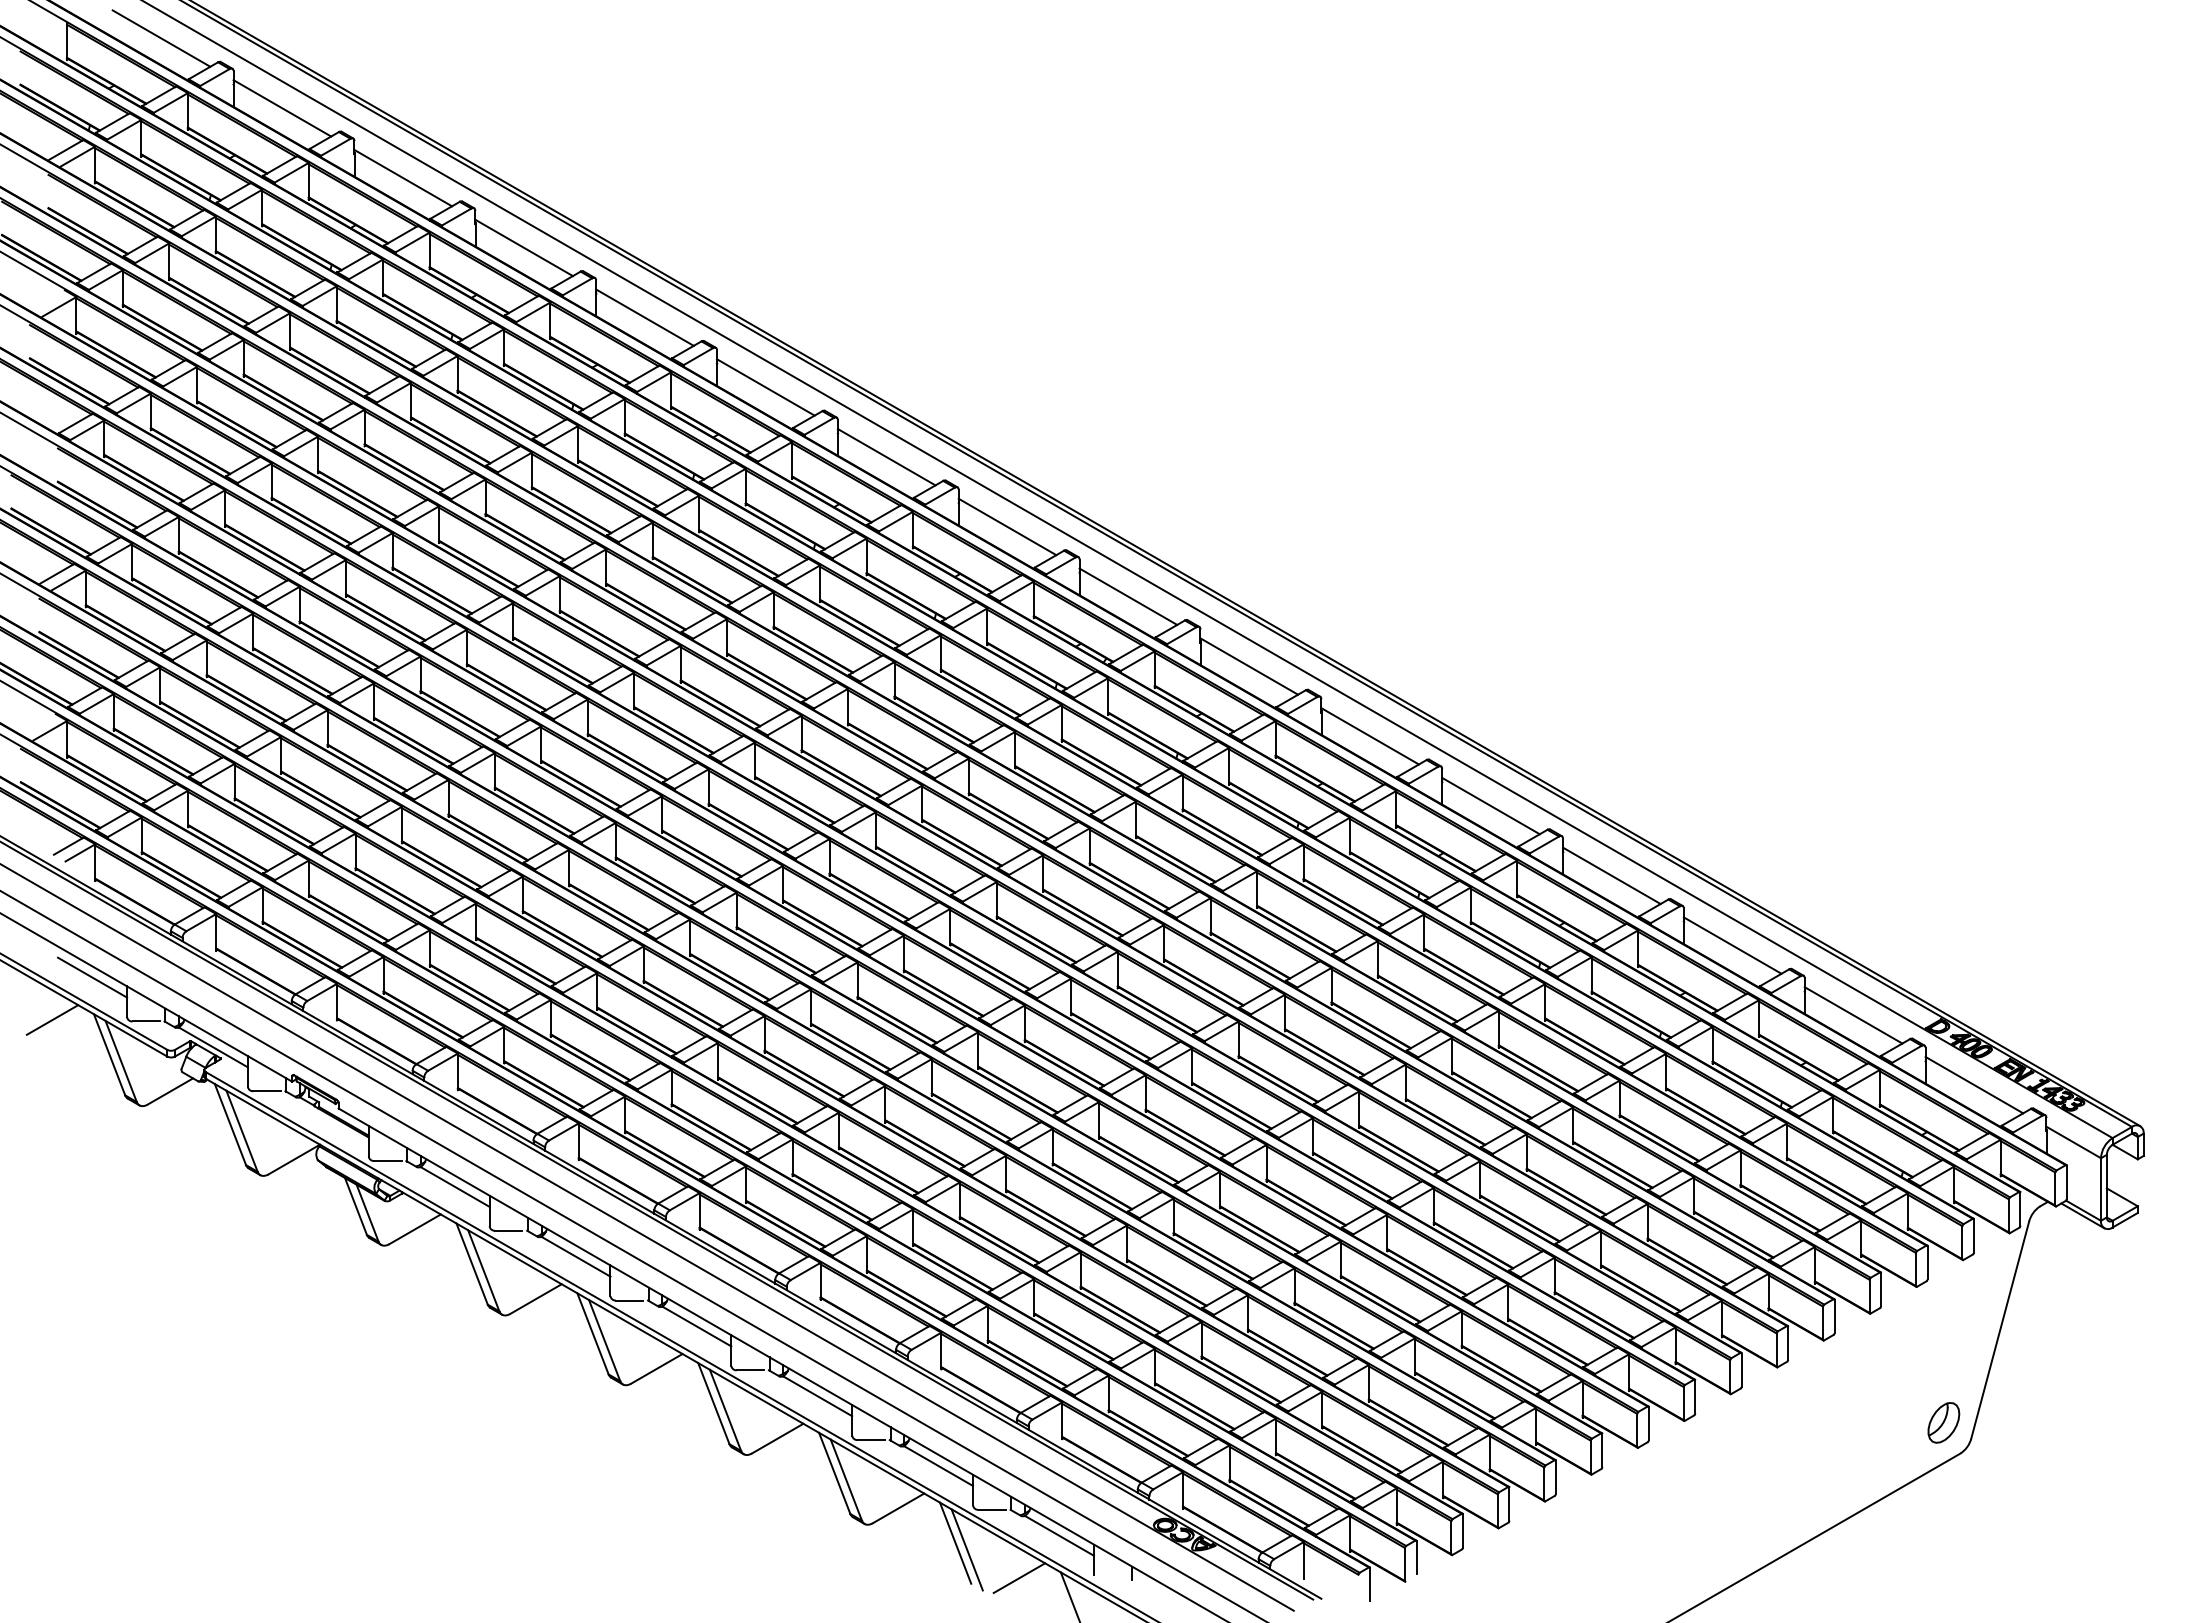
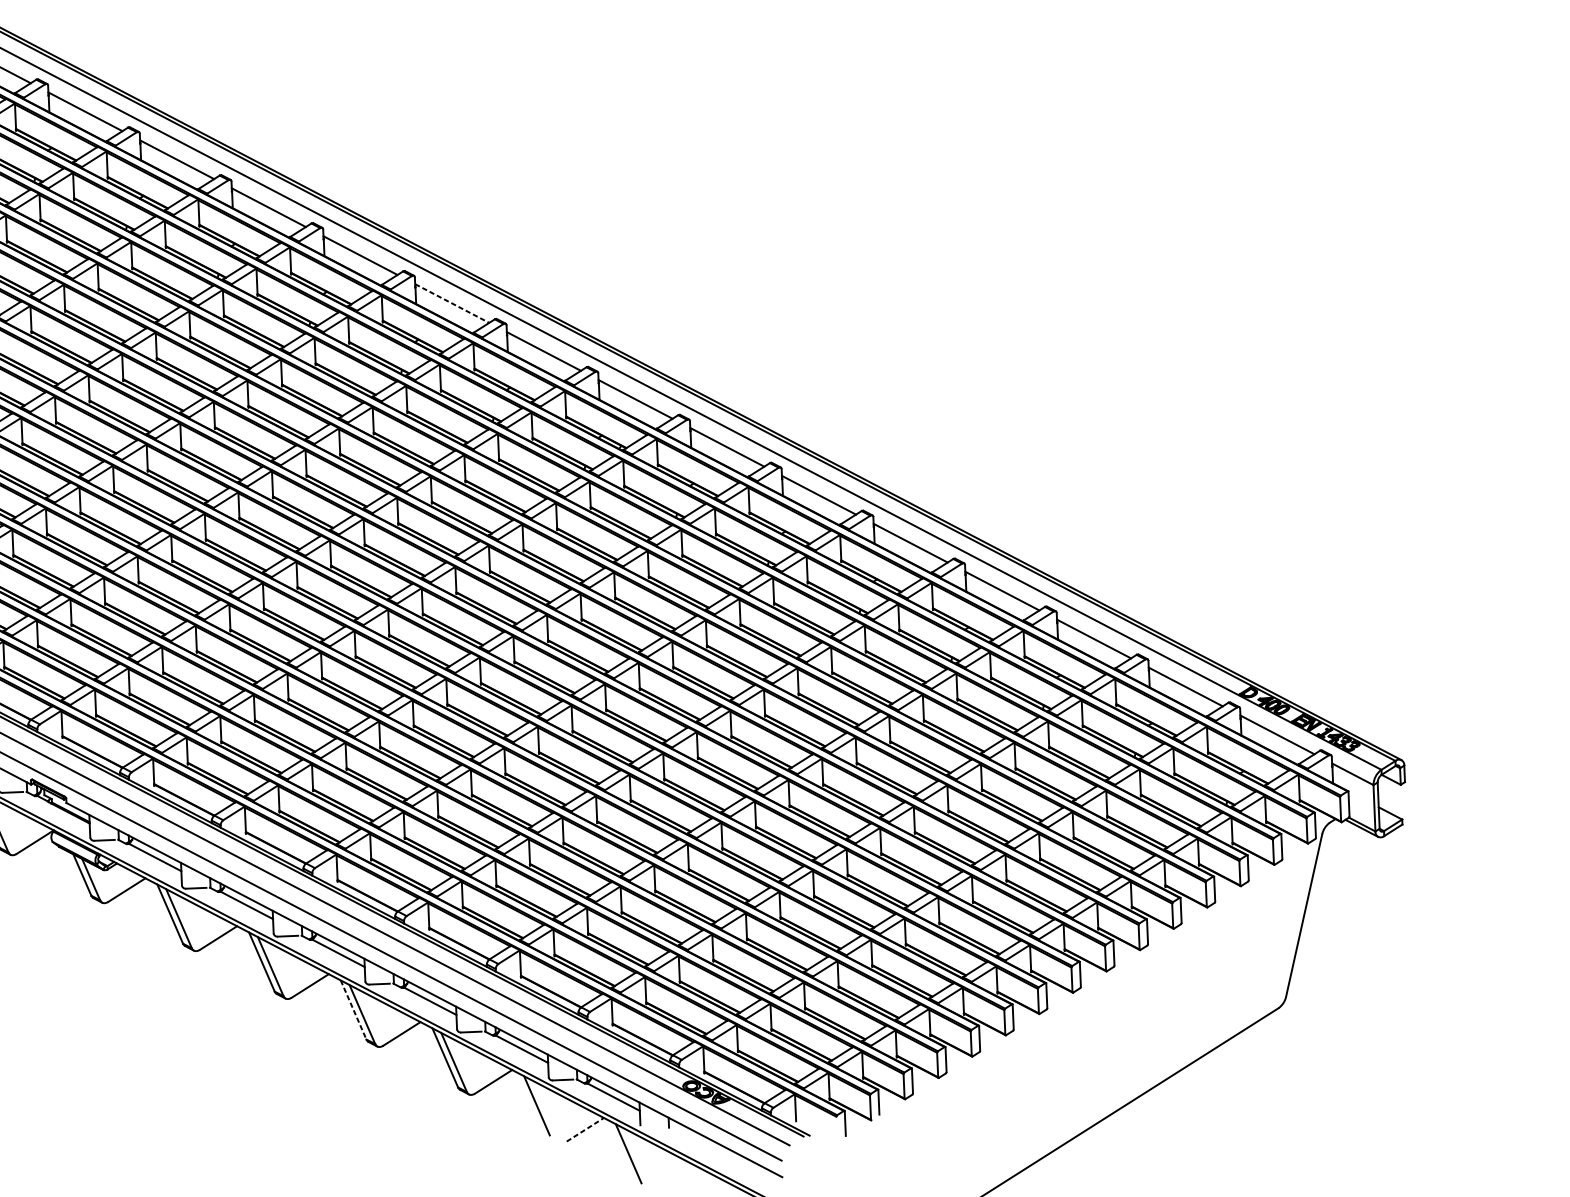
line: (887, 457) -> (452, 303), solid -> dashed
line: (714, 1404) -> (354, 1010), solid -> dashed
part: (1943, 1422) -> (1265, 985), removed
line: (966, 1549) -> (545, 1110), removed
line: (1019, 1578) -> (585, 1130), solid -> dashed

